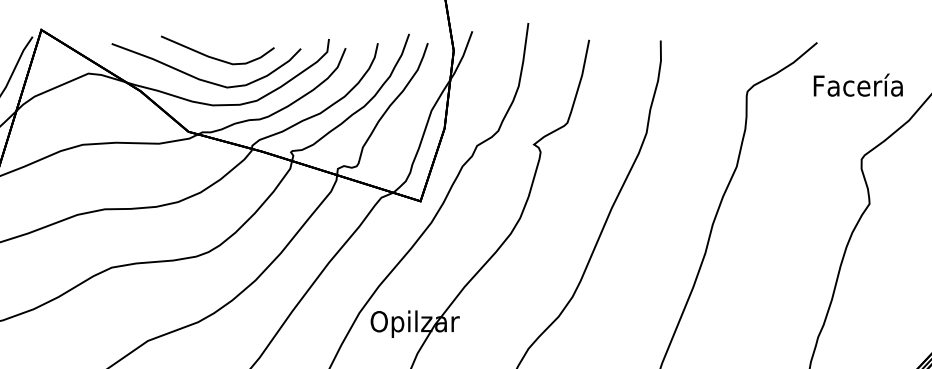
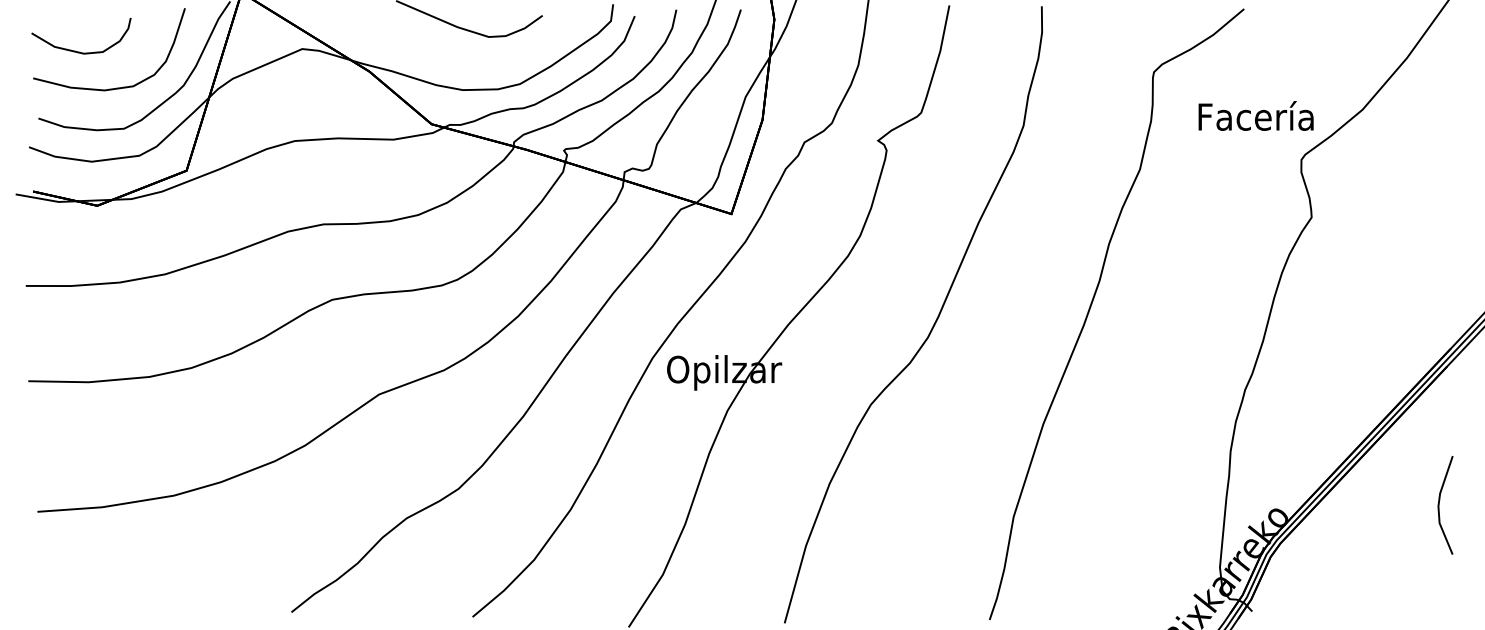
curve: (202, 79) -> (449, 56), removed
text: (857, 84) -> (1255, 115), moved

